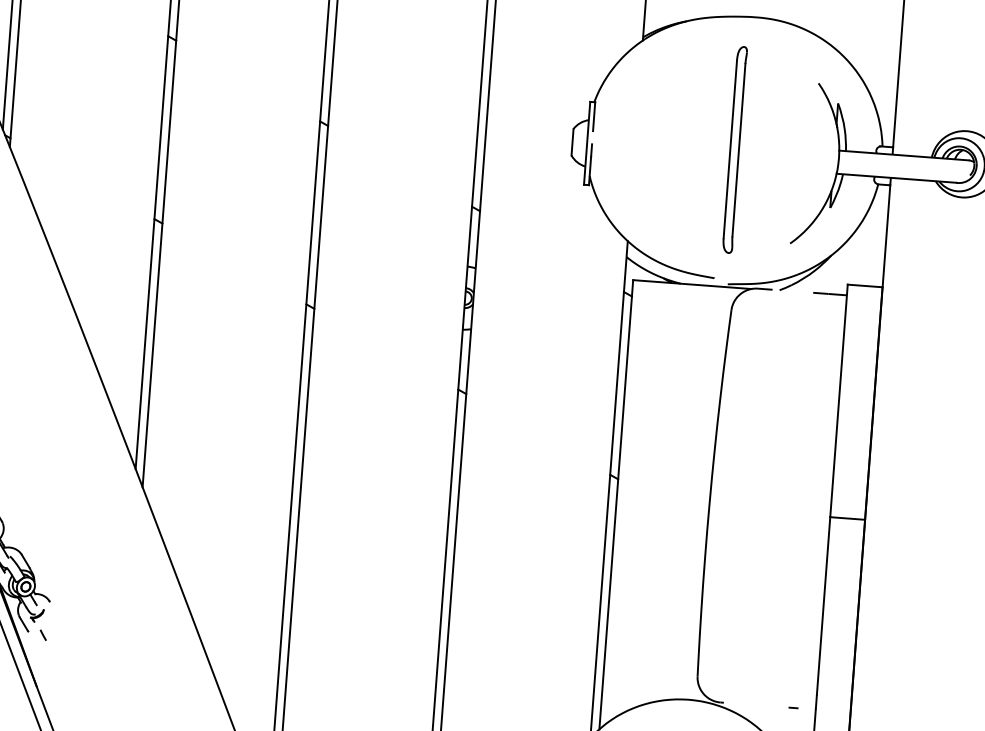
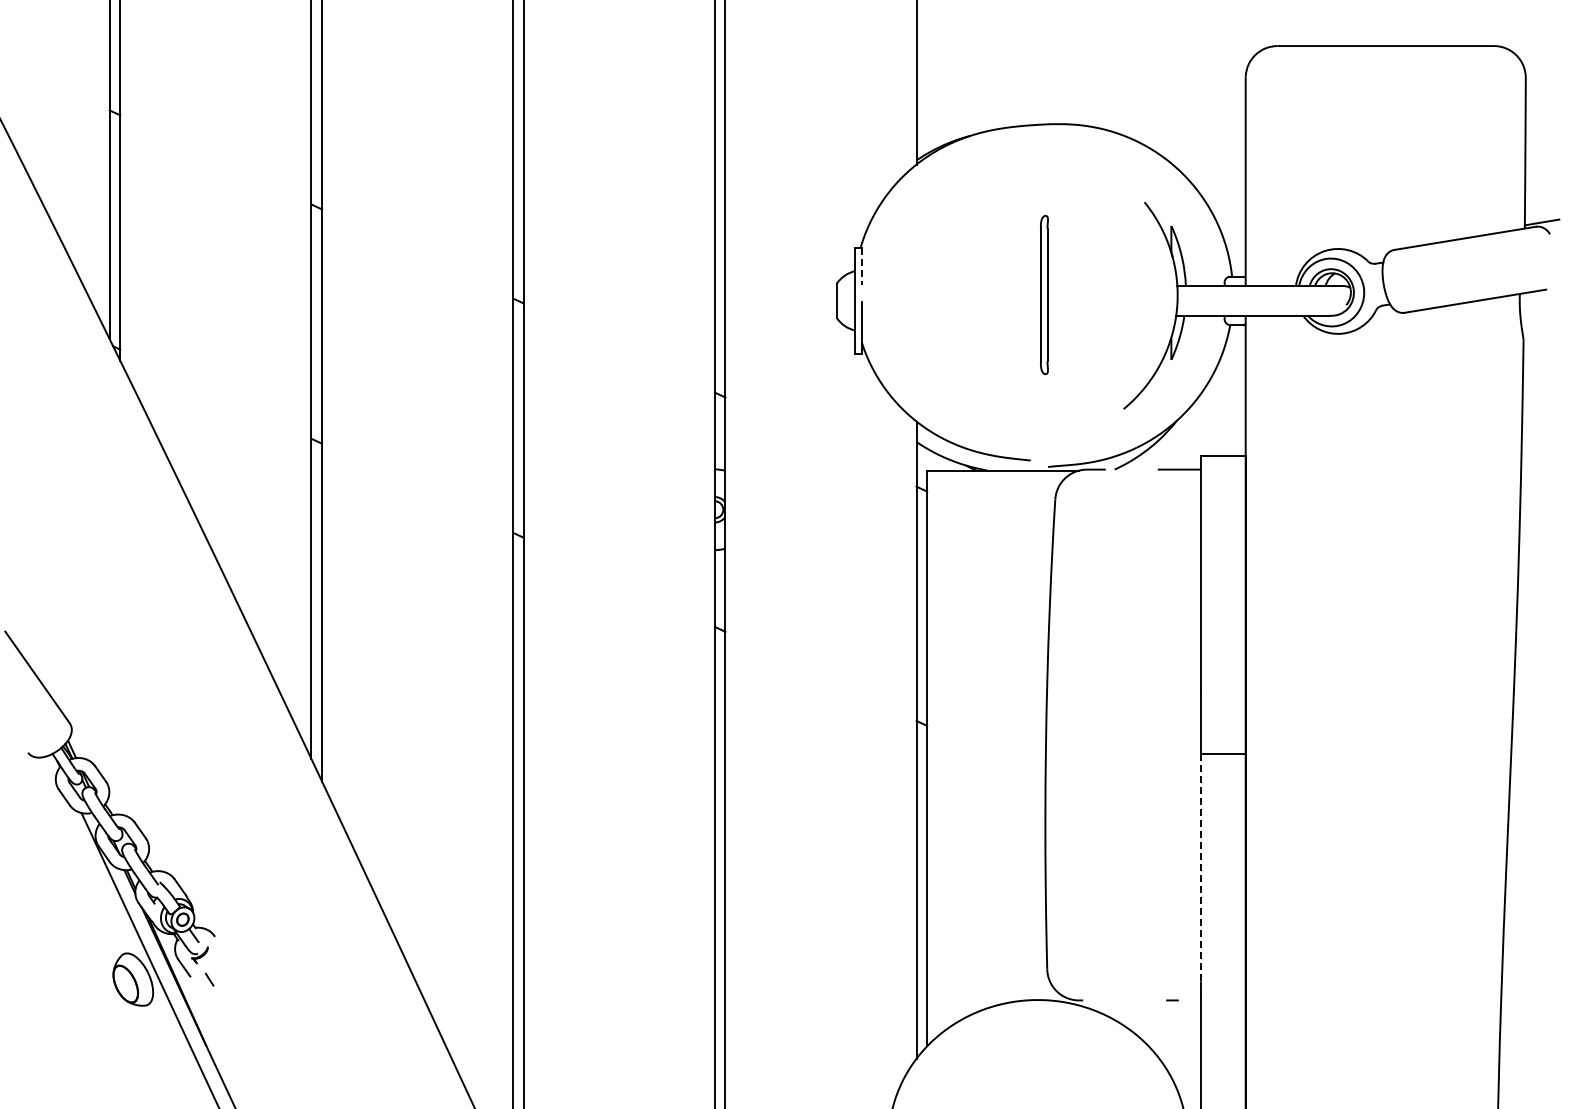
line: (593, 116) -> (861, 266), solid -> dashed
part: (735, 149) -> (1044, 294), size x0.6
line: (823, 605) -> (1200, 867), solid -> dashed

